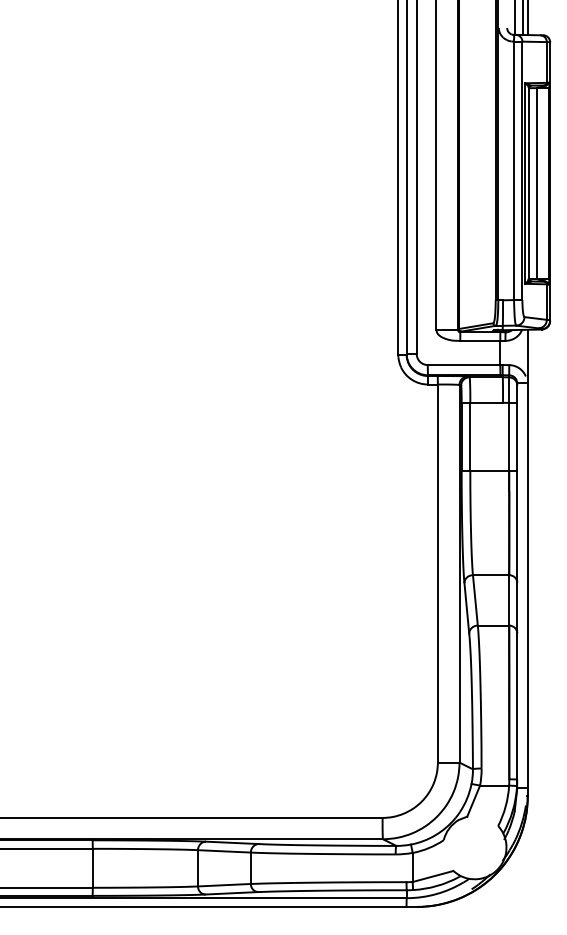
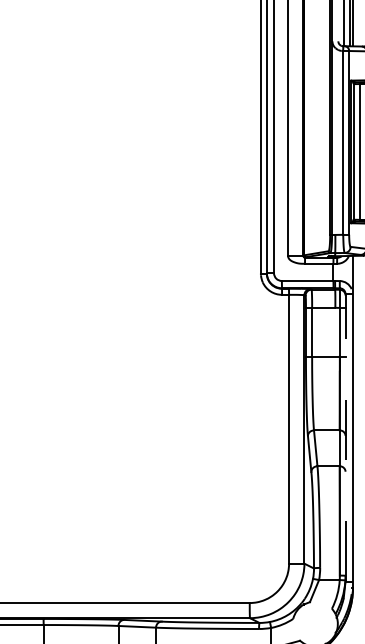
line: (517, 585) -> (345, 437), solid -> dashed

